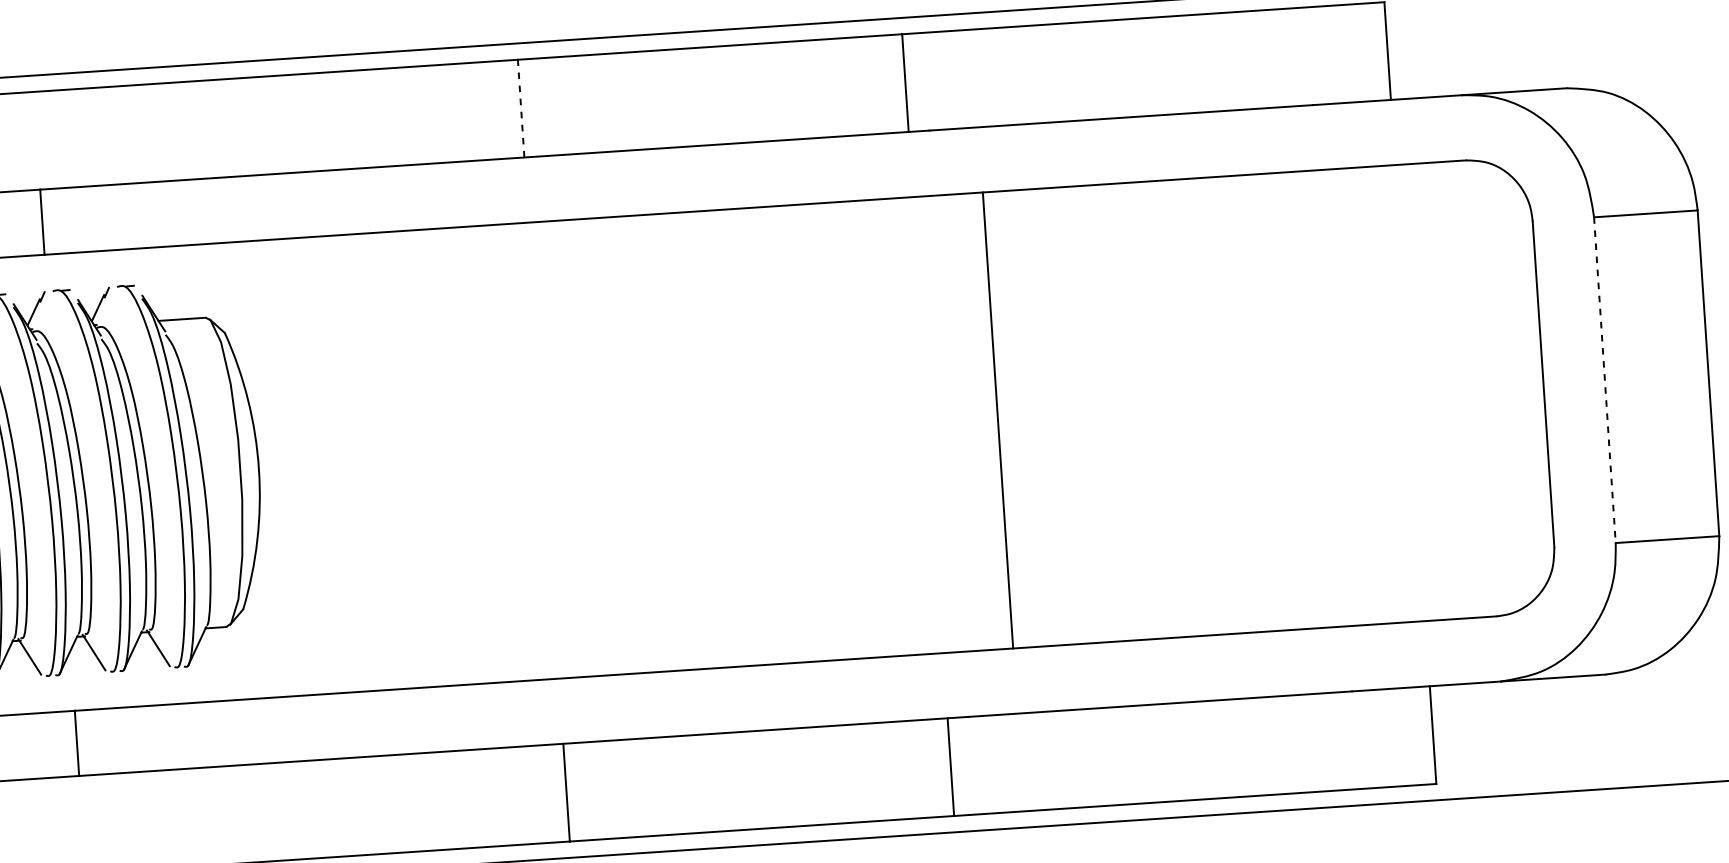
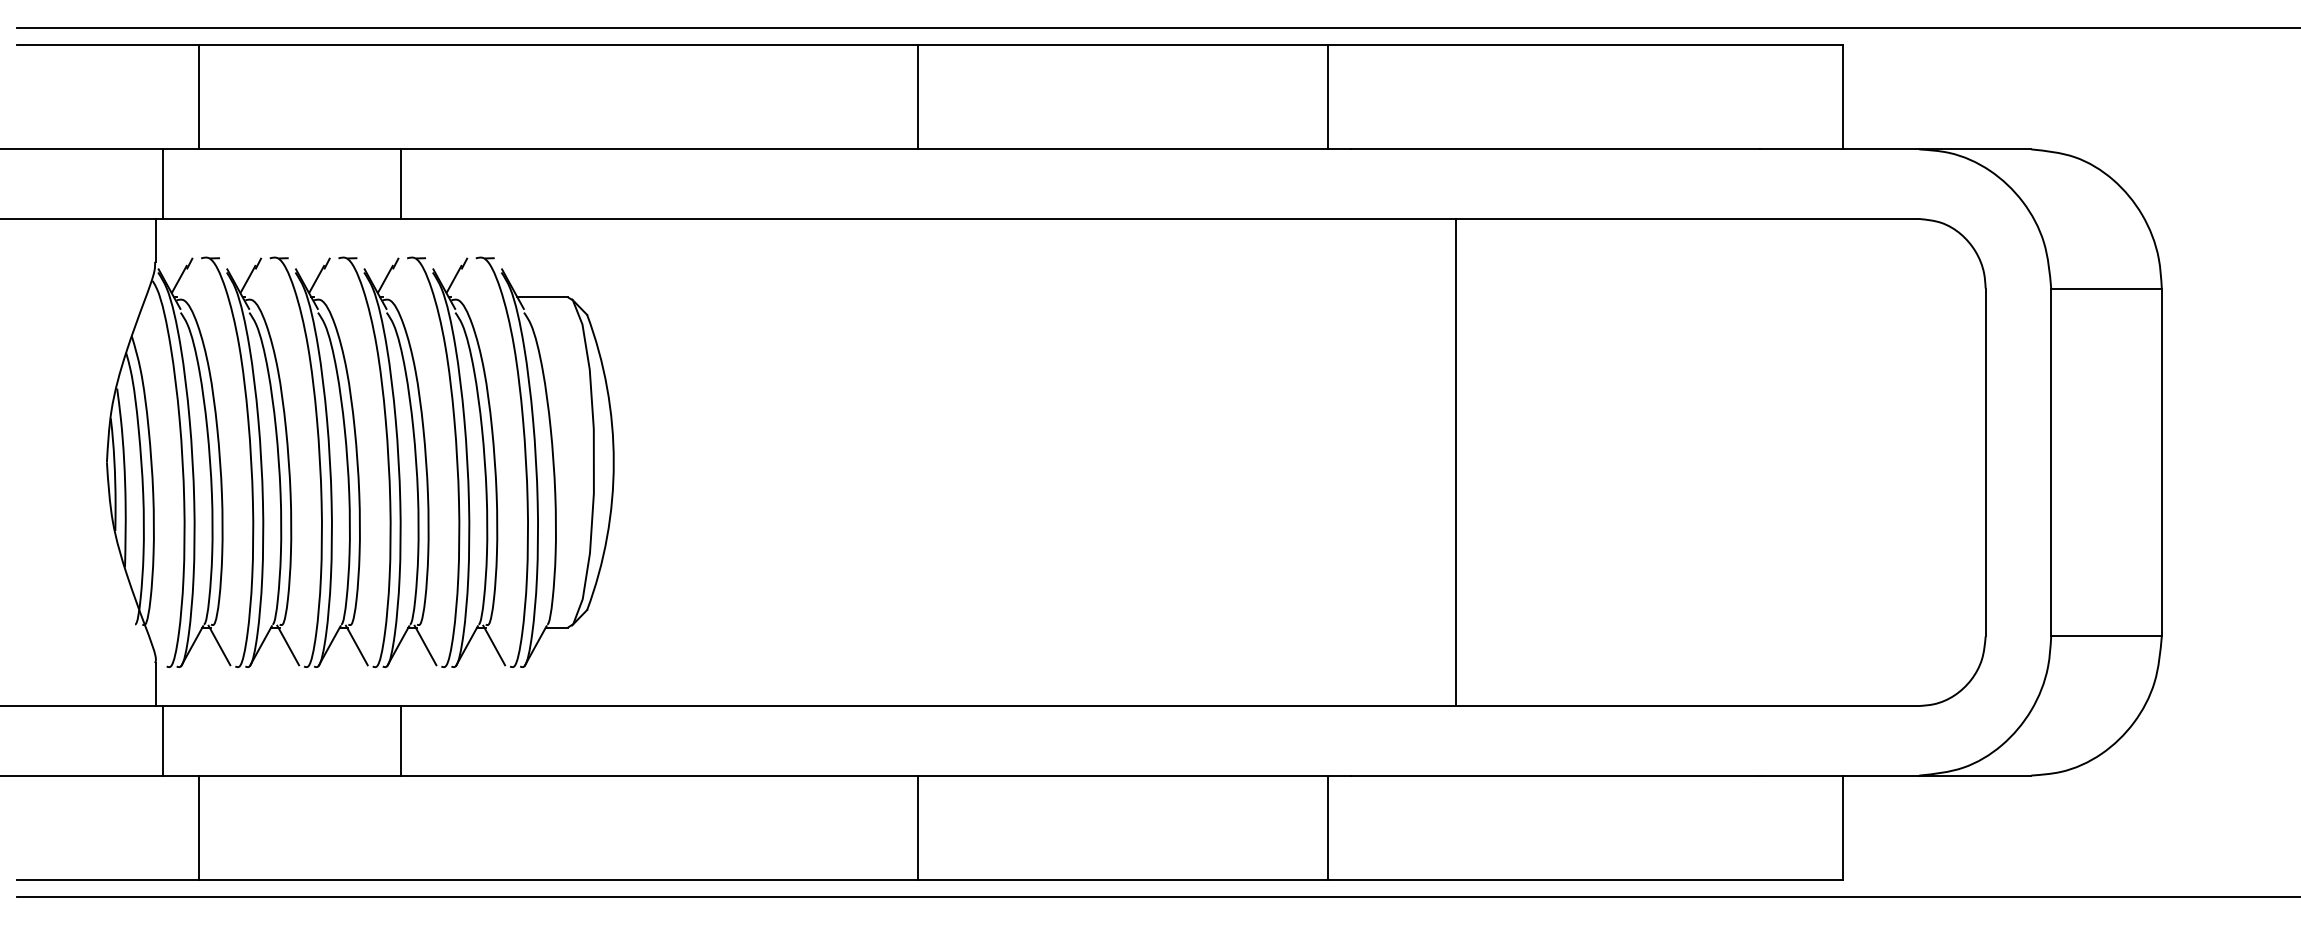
line: (521, 107) -> (918, 96), dashed -> solid
line: (1605, 380) -> (2051, 462), dashed -> solid
line: (998, 420) -> (1456, 462), moved

